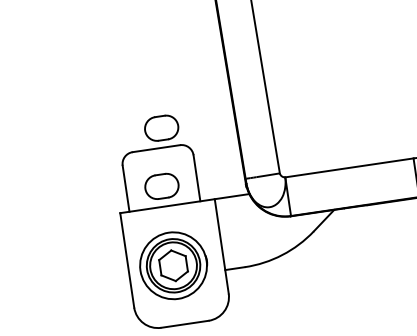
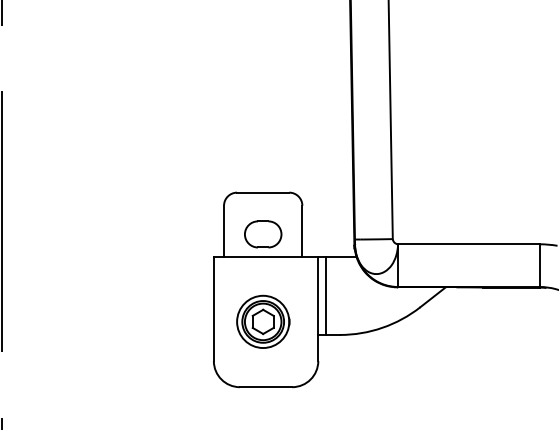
part: (161, 128) -> (272, 171), removed
line: (227, 233) -> (326, 295), added
part: (173, 265) -> (263, 321), size x0.71

